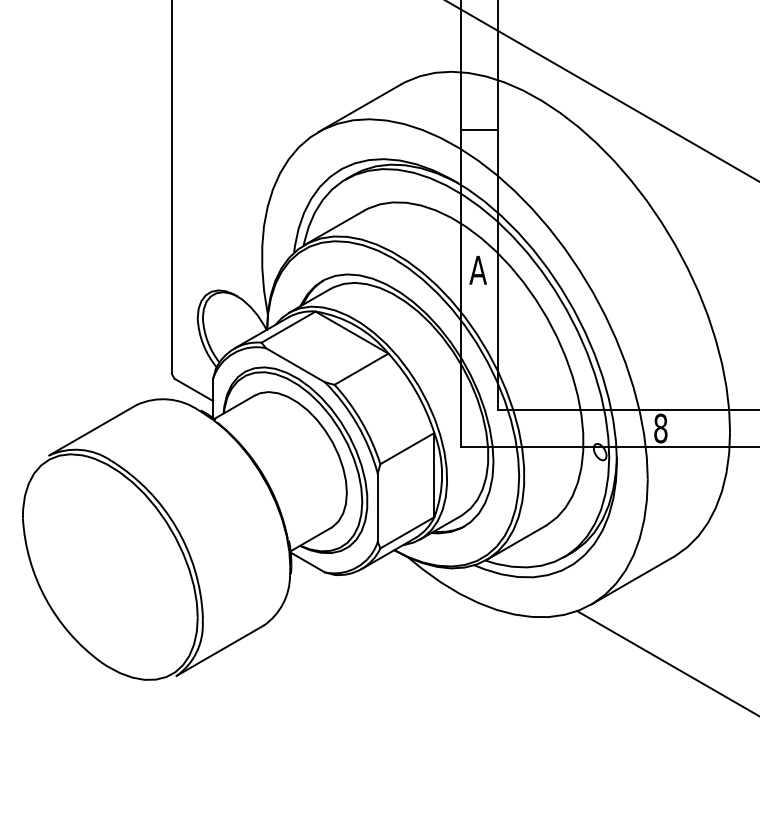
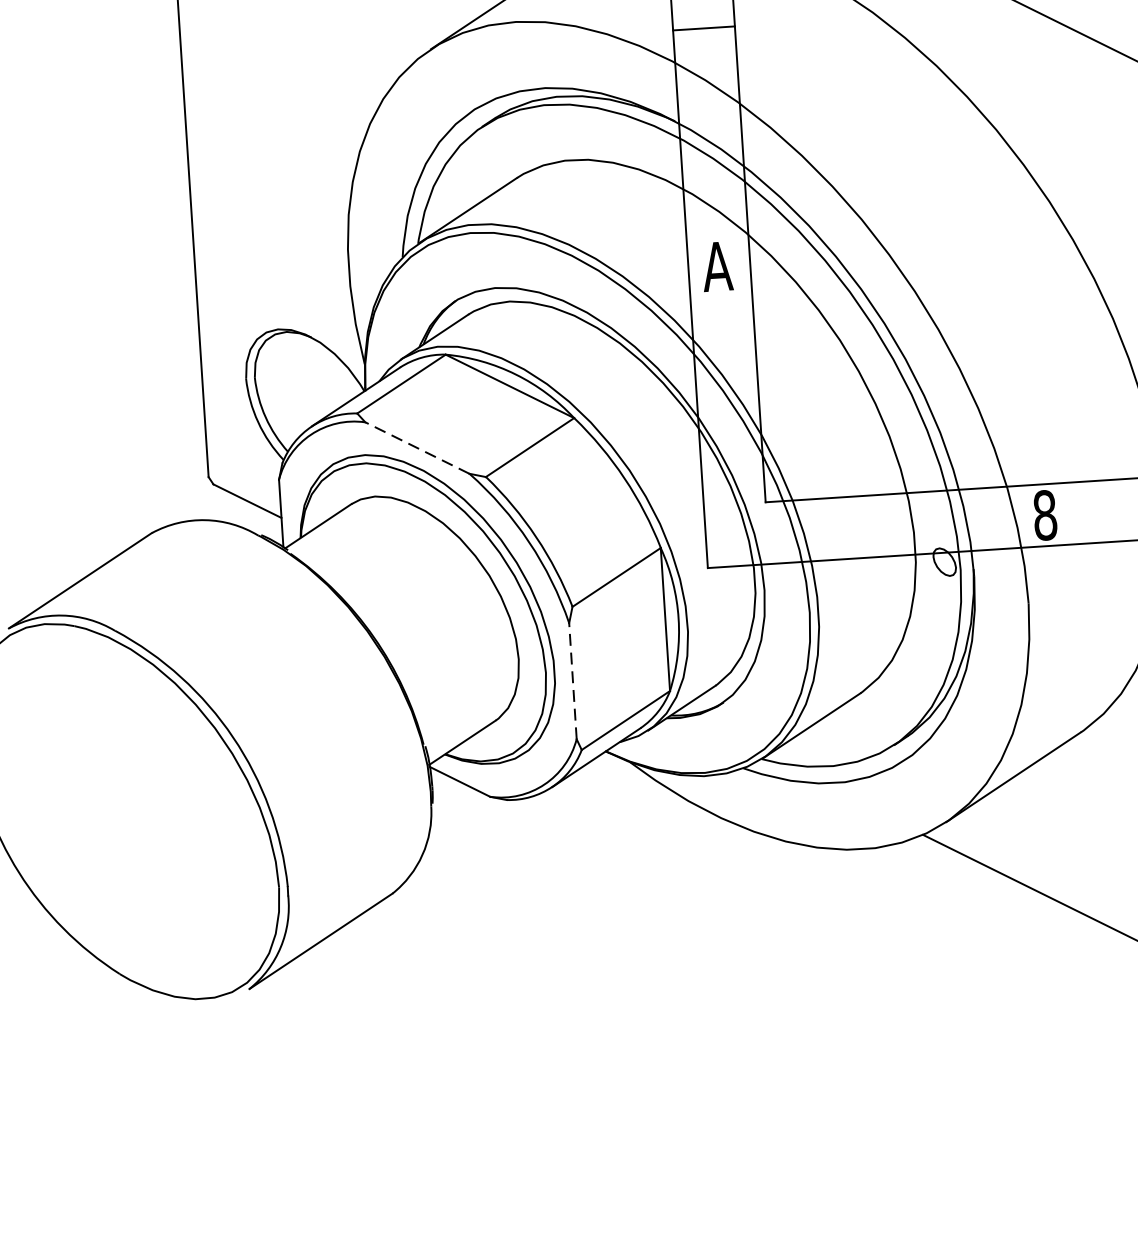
line: (295, 365) -> (417, 448), solid -> dashed
line: (377, 507) -> (572, 680), solid -> dashed

